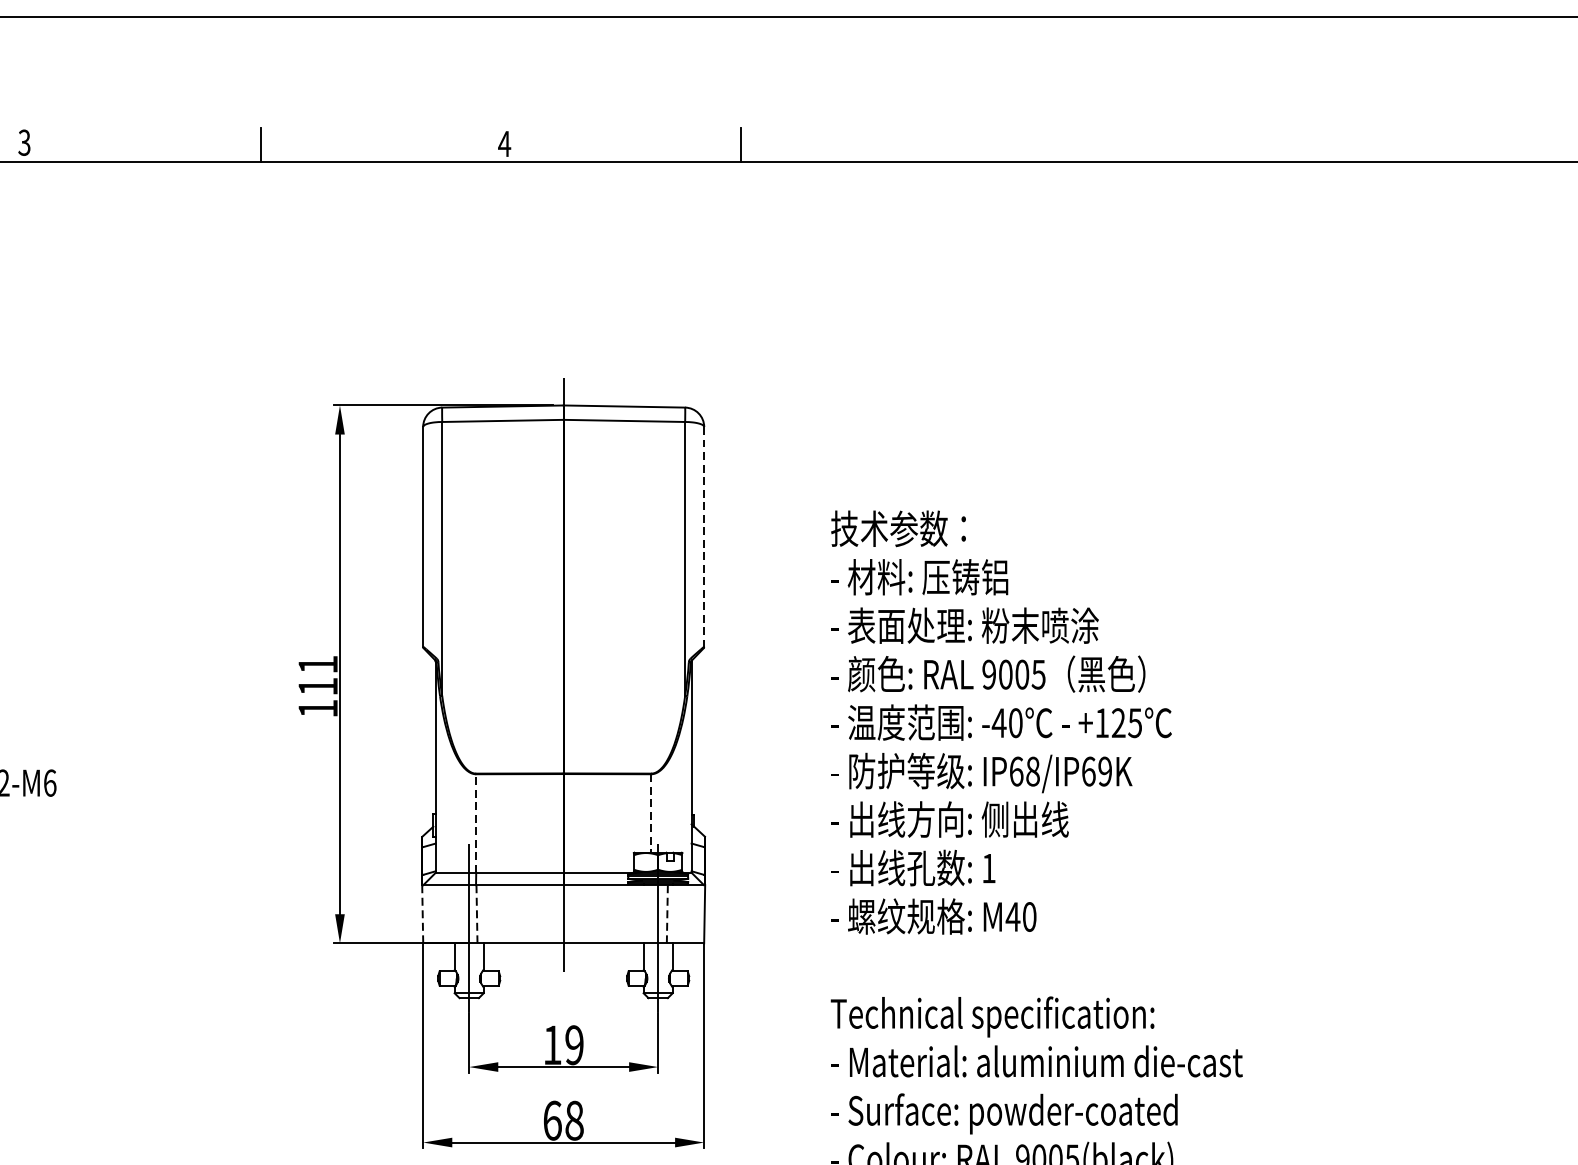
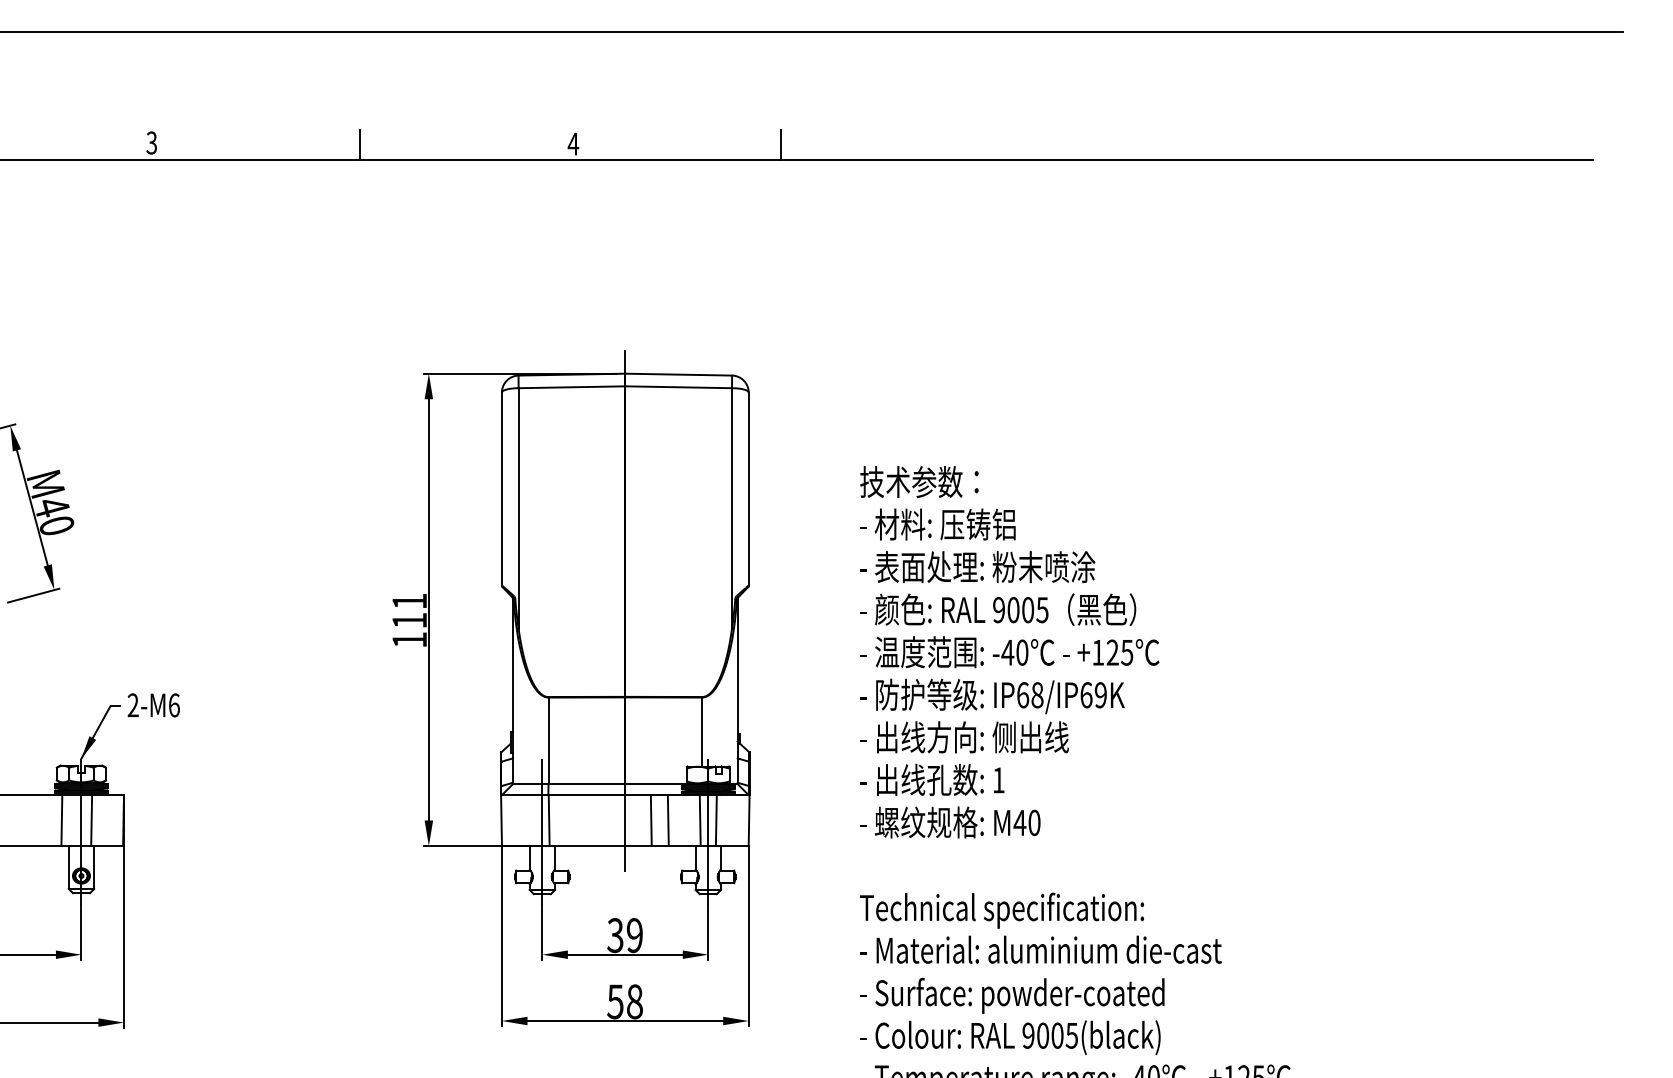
line: (703, 537) -> (748, 489), dashed -> solid
line: (651, 814) -> (702, 732), dashed -> solid
line: (476, 823) -> (548, 740), dashed -> solid
line: (422, 914) -> (501, 820), dashed -> solid
line: (477, 914) -> (549, 820), dashed -> solid
line: (592, 914) -> (650, 820), added
line: (611, 914) -> (667, 820), added
line: (648, 914) -> (699, 820), added
line: (667, 914) -> (716, 820), dashed -> solid
text: (552, 1045) -> (615, 935), 19 -> 39
text: (552, 1120) -> (615, 1001), 68 -> 58

